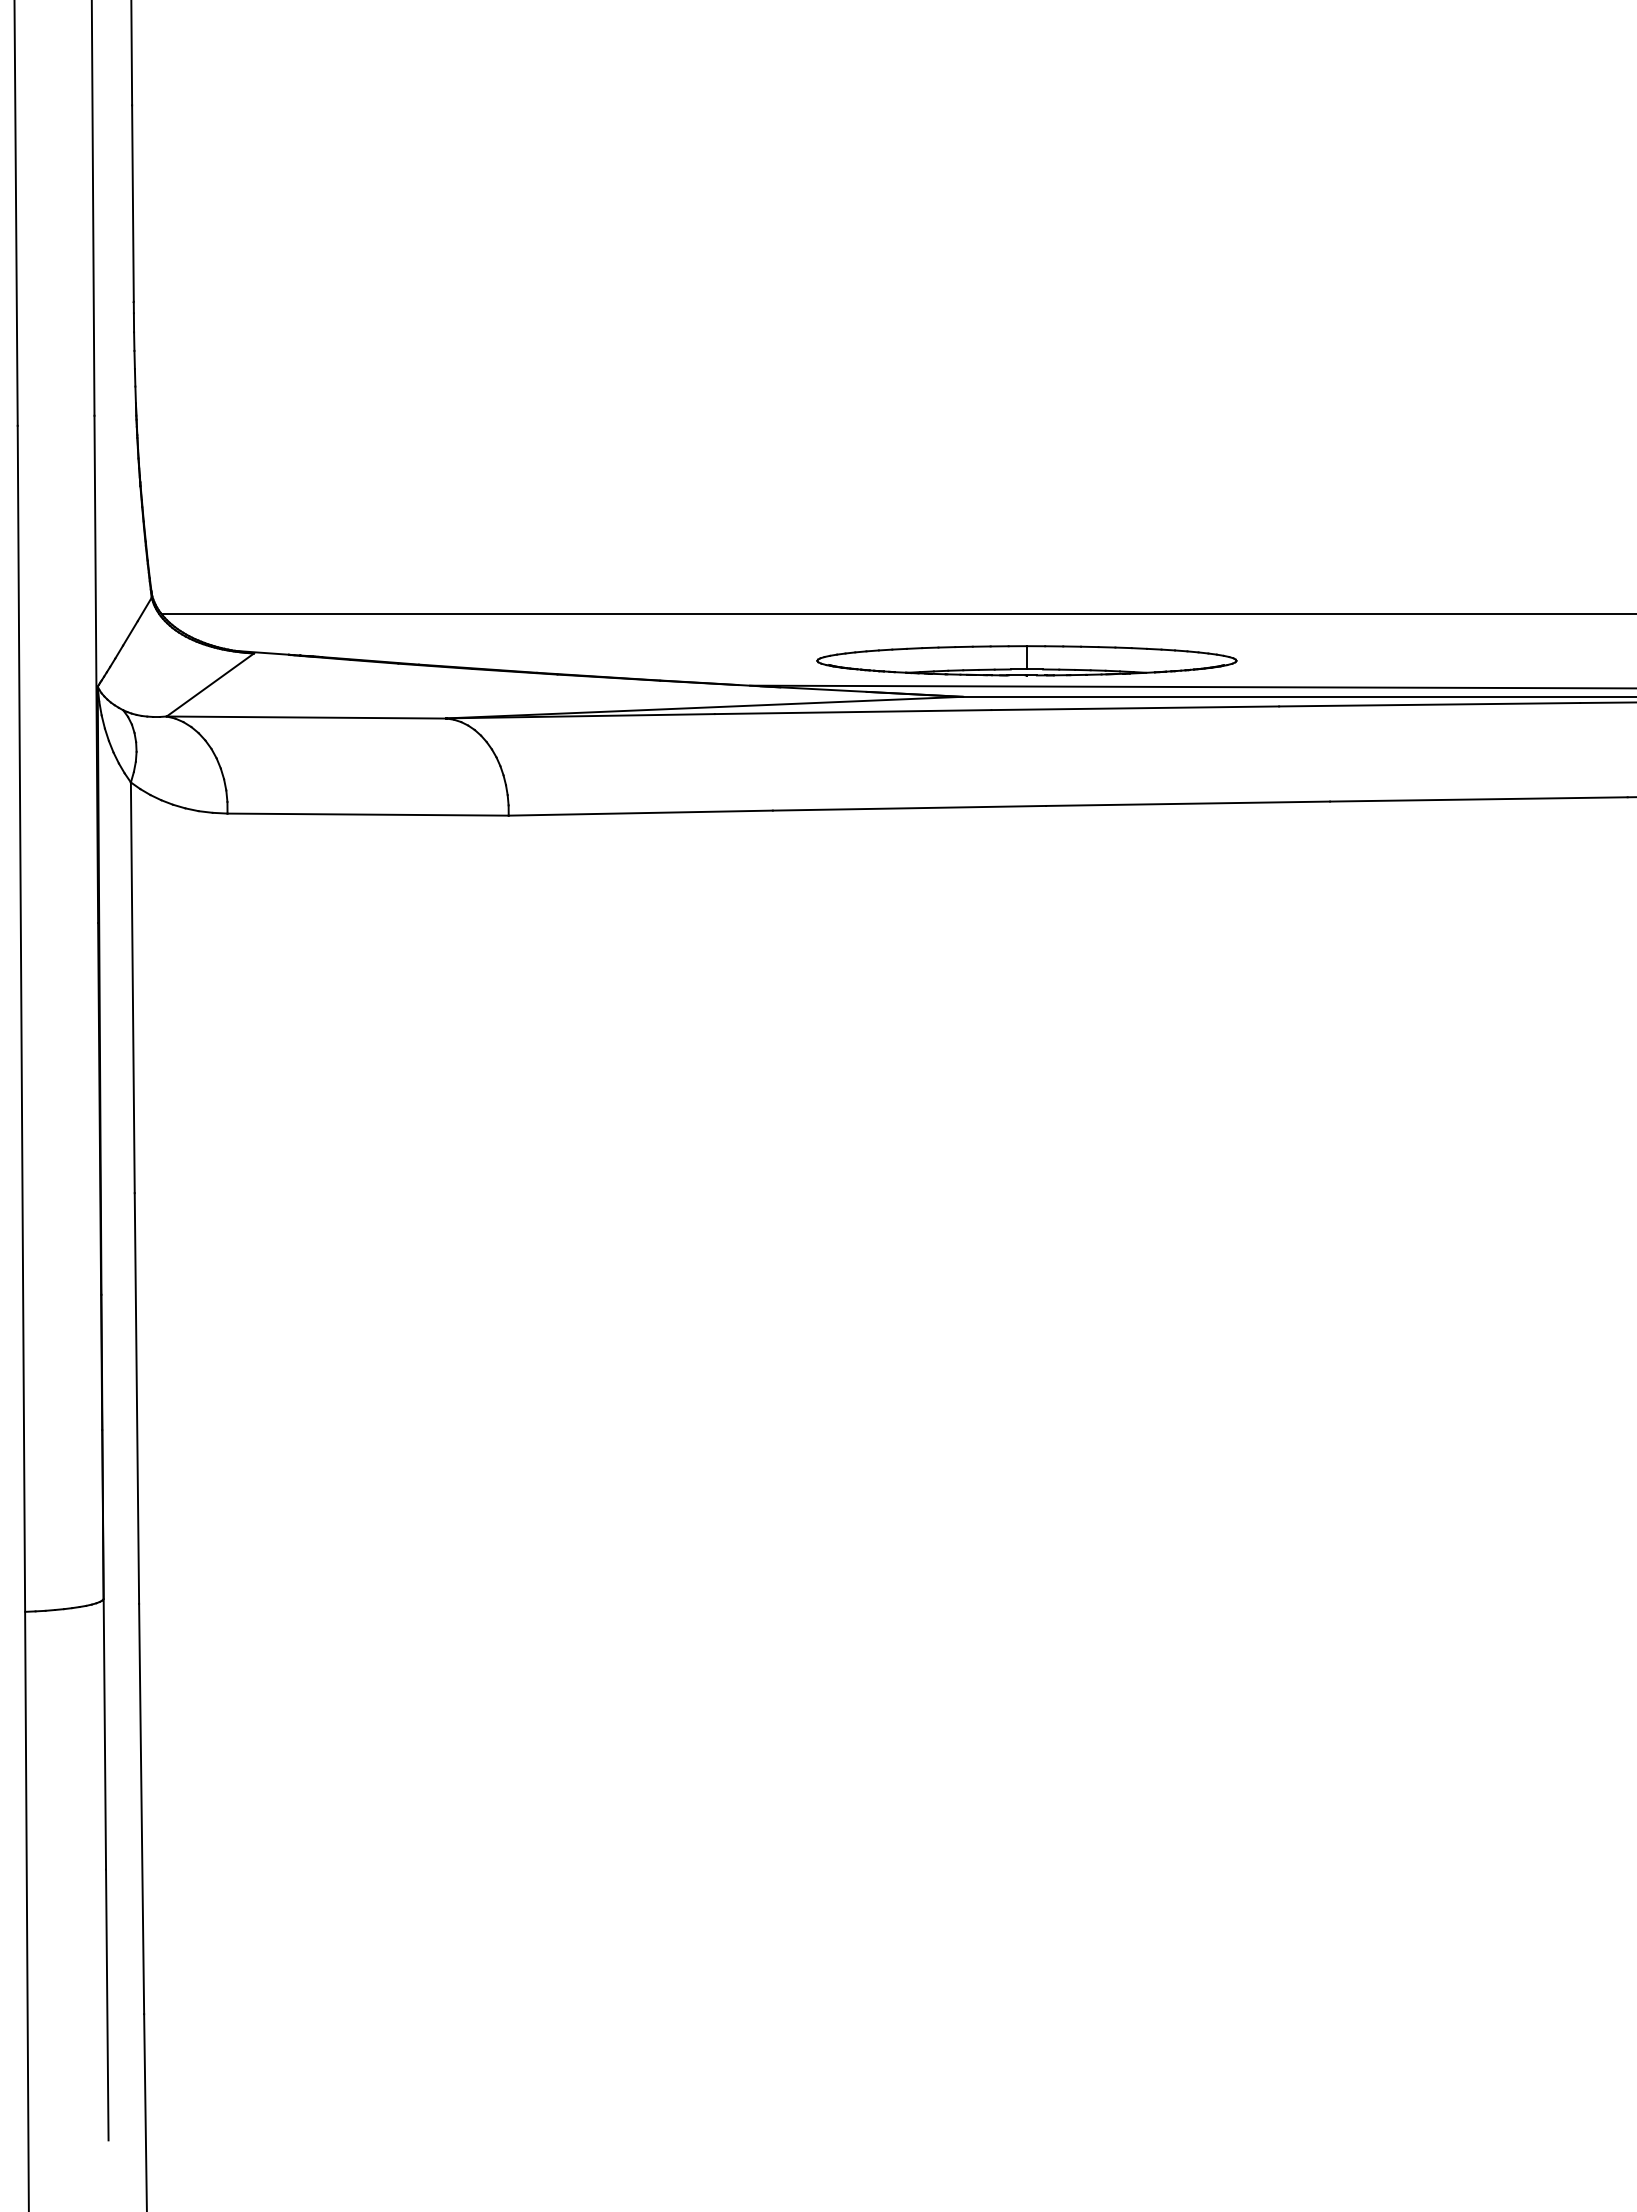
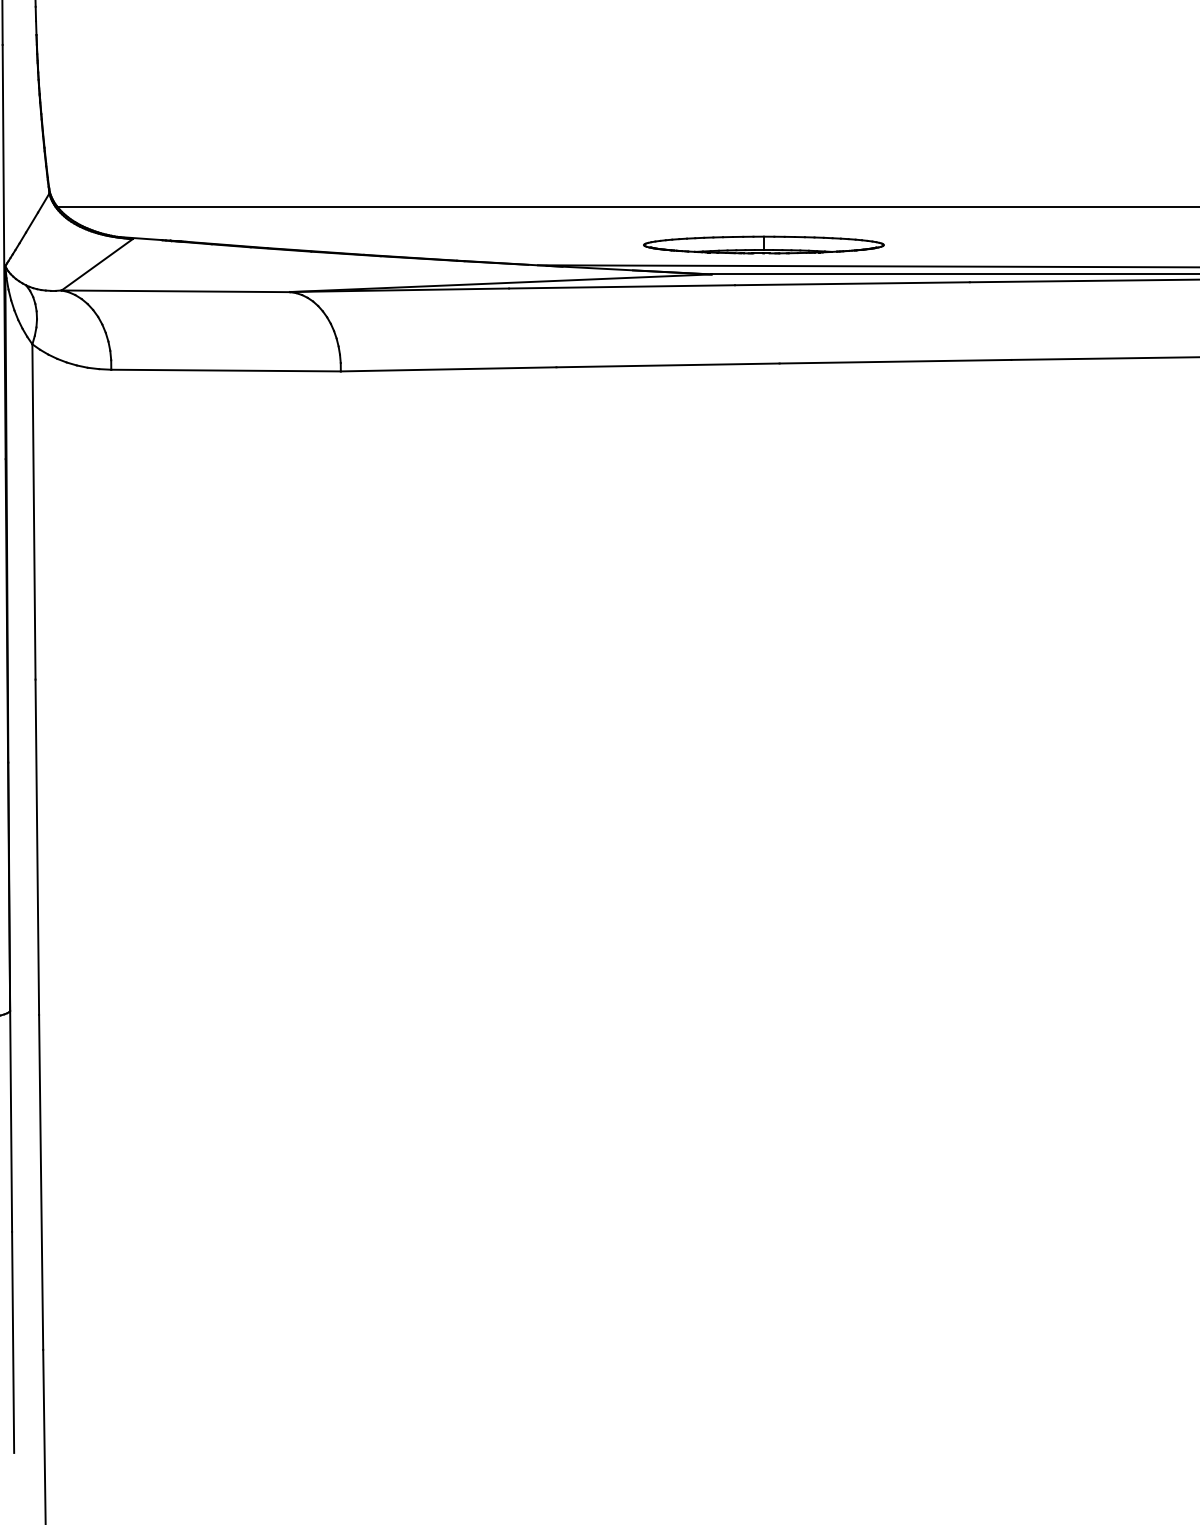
part: (1026, 660) -> (763, 244), size x0.7

